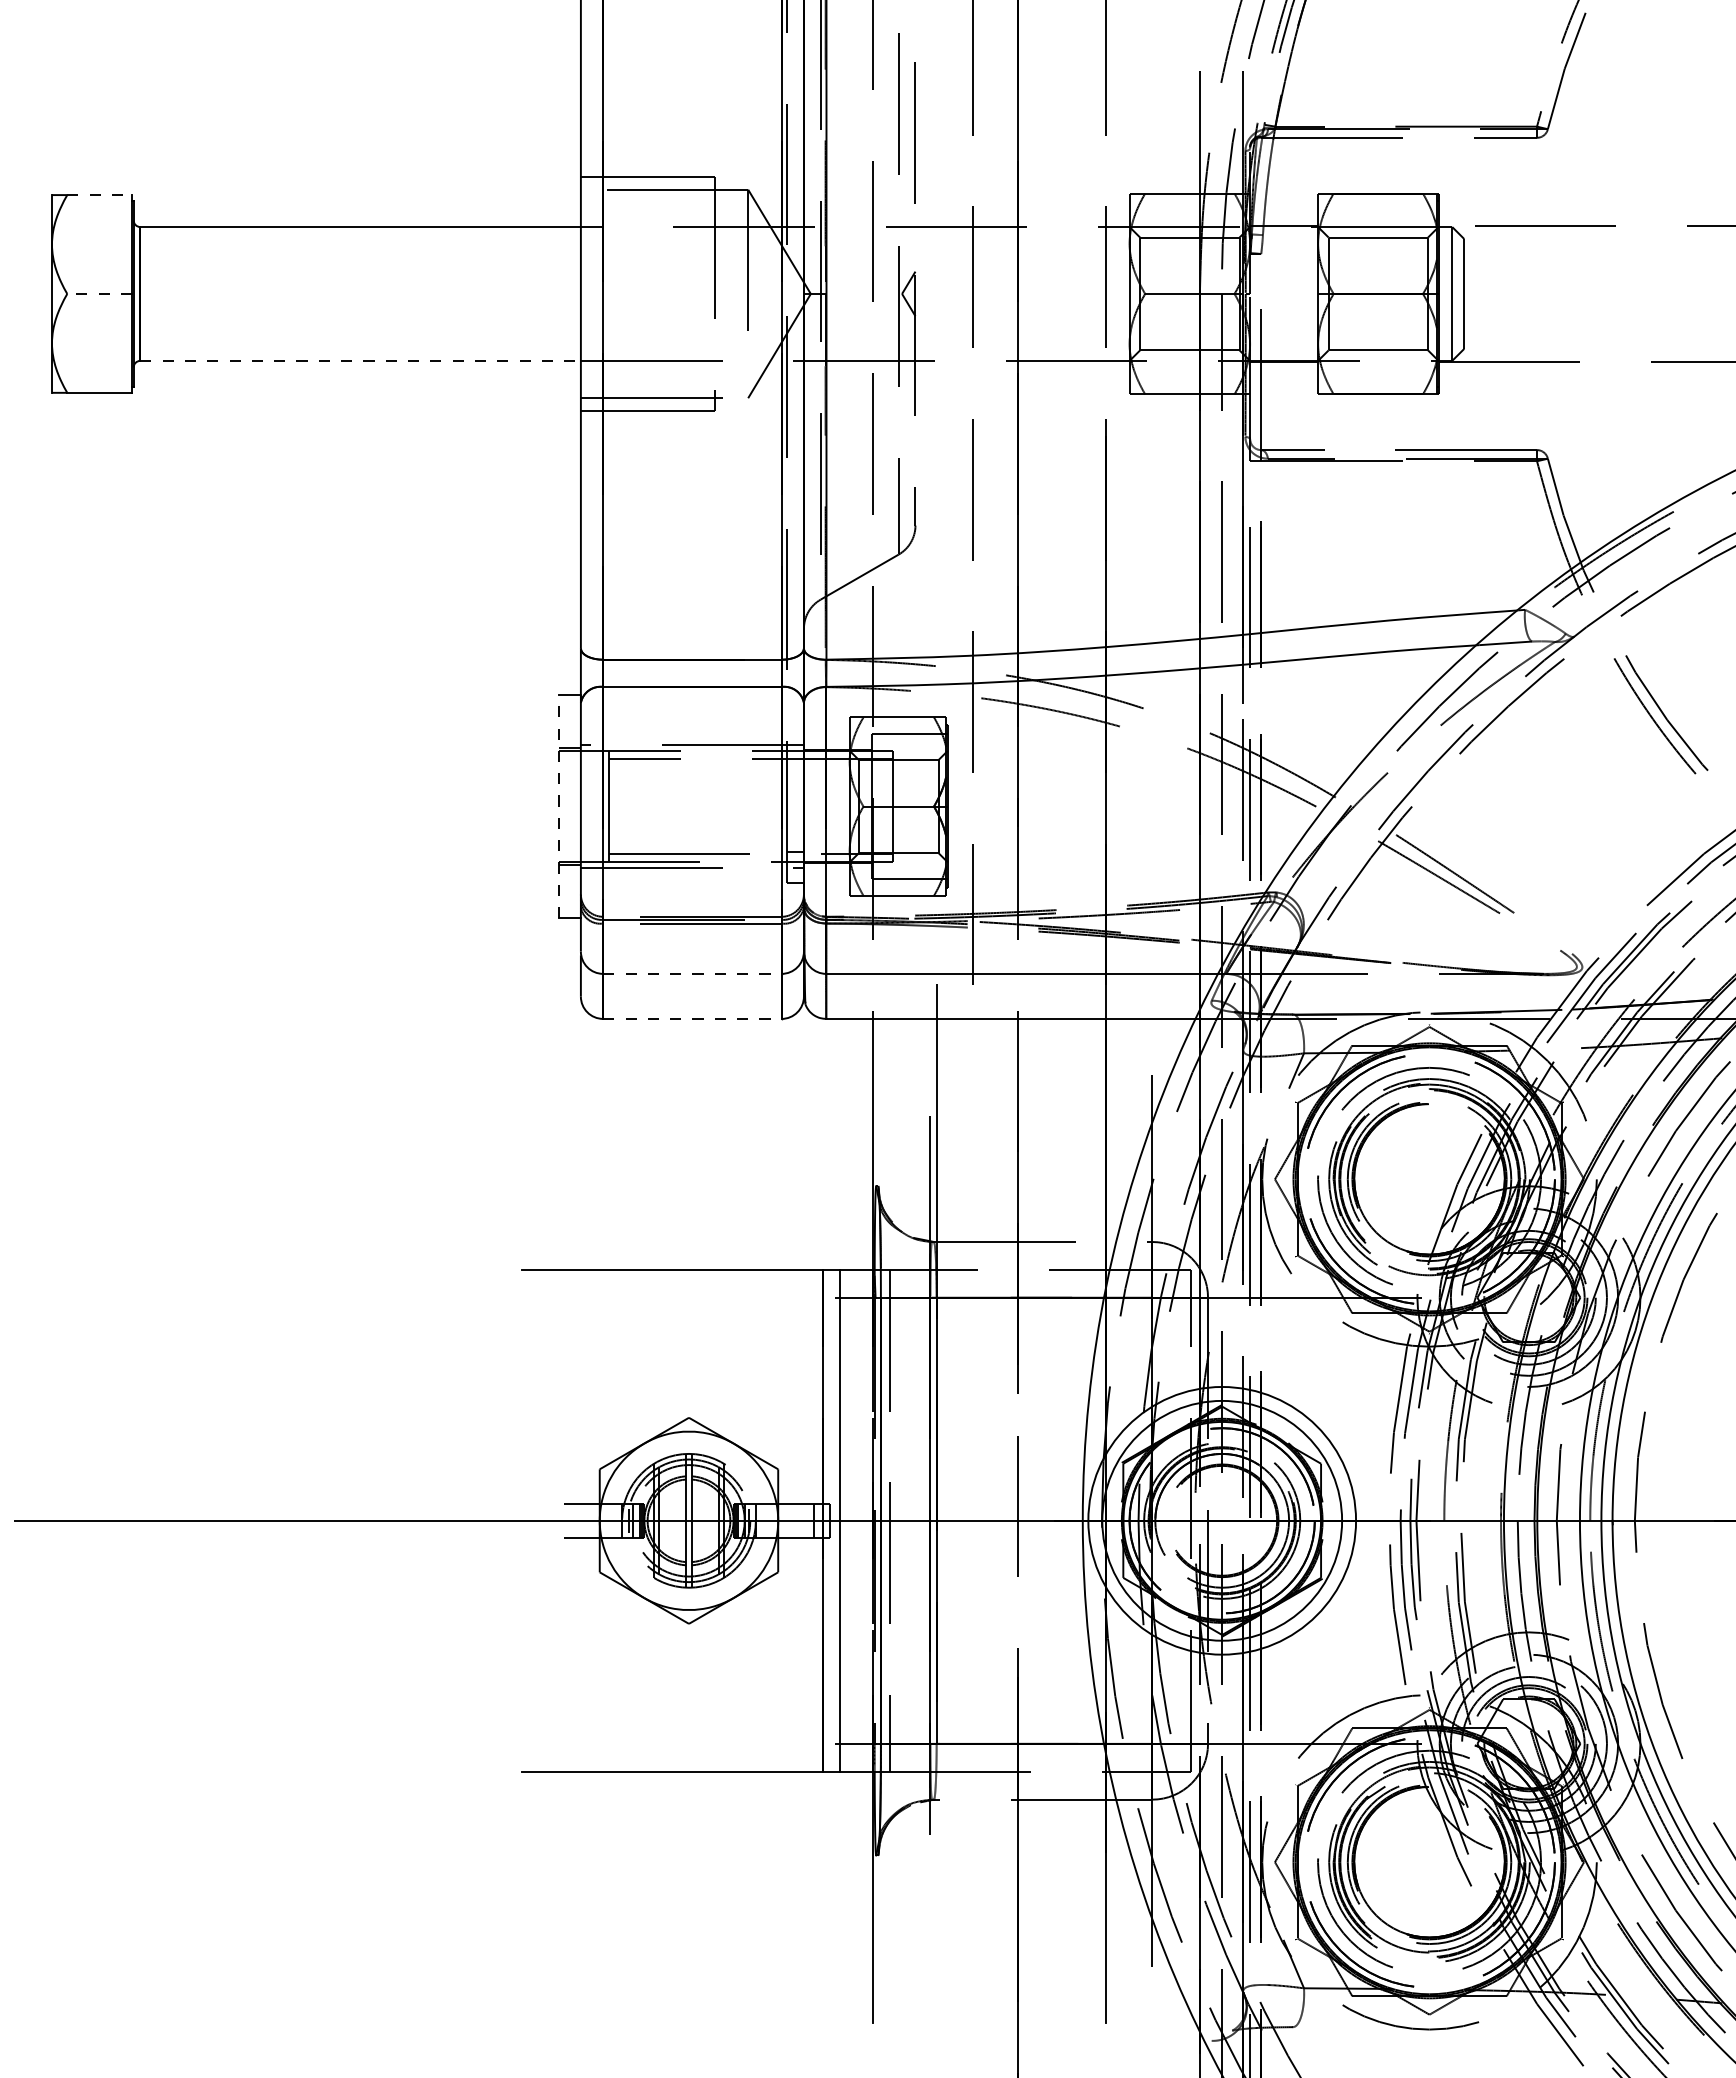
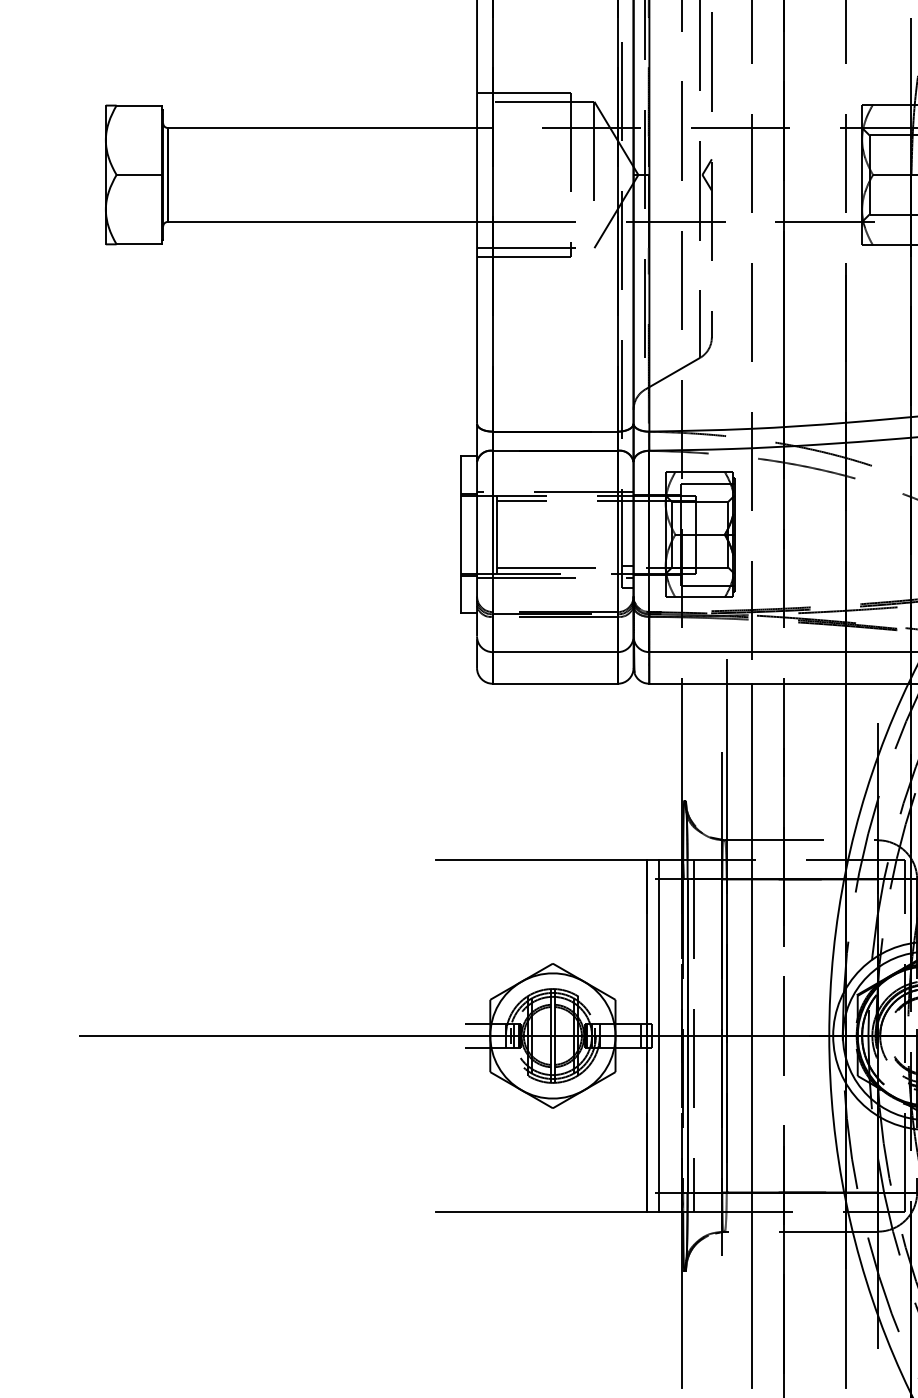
line: (100, 195) -> (139, 105), dashed -> solid
line: (99, 293) -> (139, 174), dashed -> solid
line: (361, 360) -> (323, 221), dashed -> solid
line: (558, 806) -> (461, 534), dashed -> solid
line: (692, 973) -> (555, 651), dashed -> solid
line: (692, 1018) -> (555, 683), dashed -> solid
line: (973, 1520) -> (752, 1035), added

